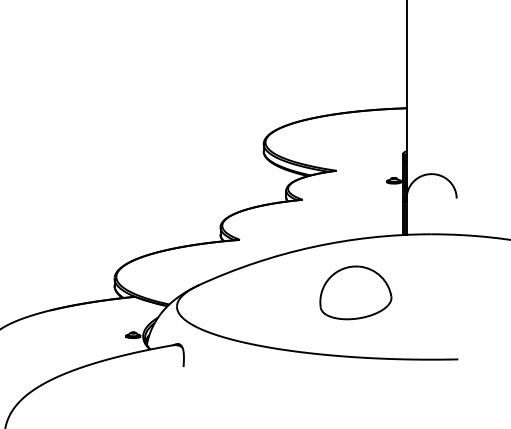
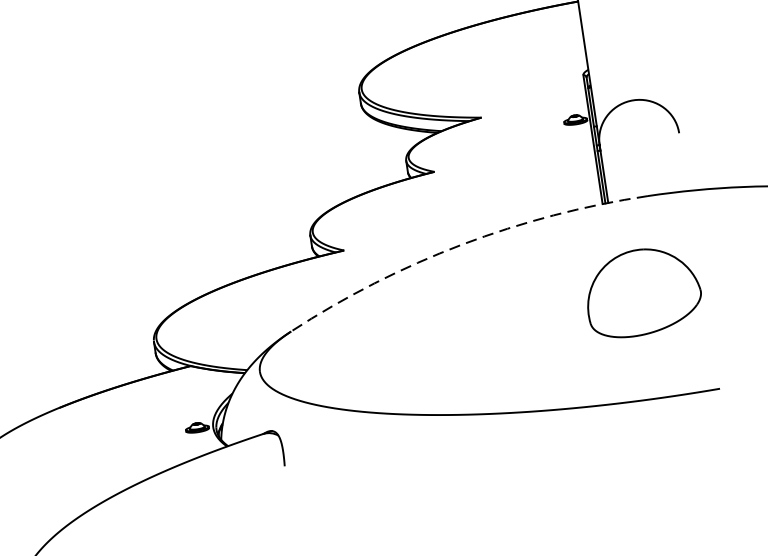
arc: (313, 247) -> (463, 245), solid -> dashed
part: (355, 292) -> (642, 291), moved

